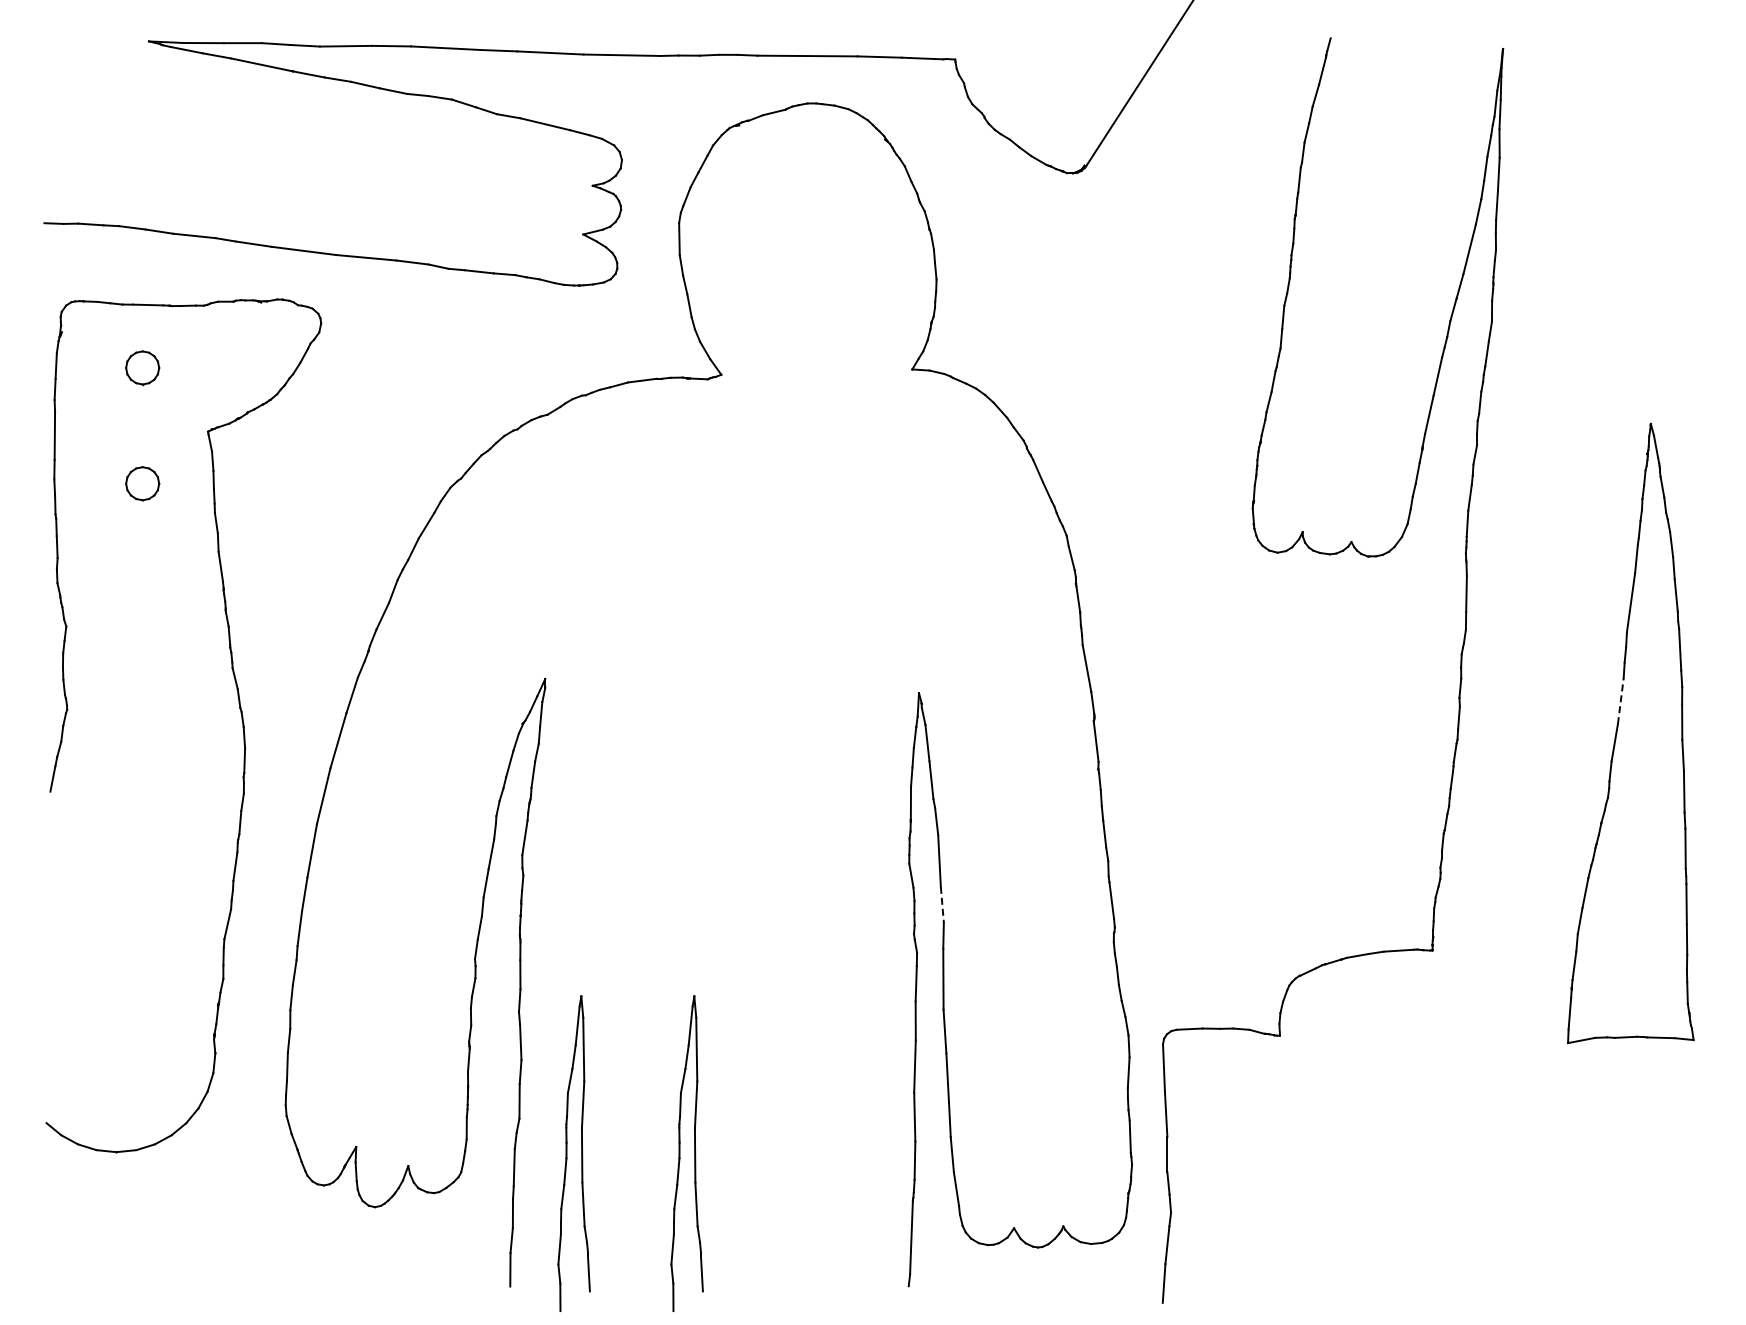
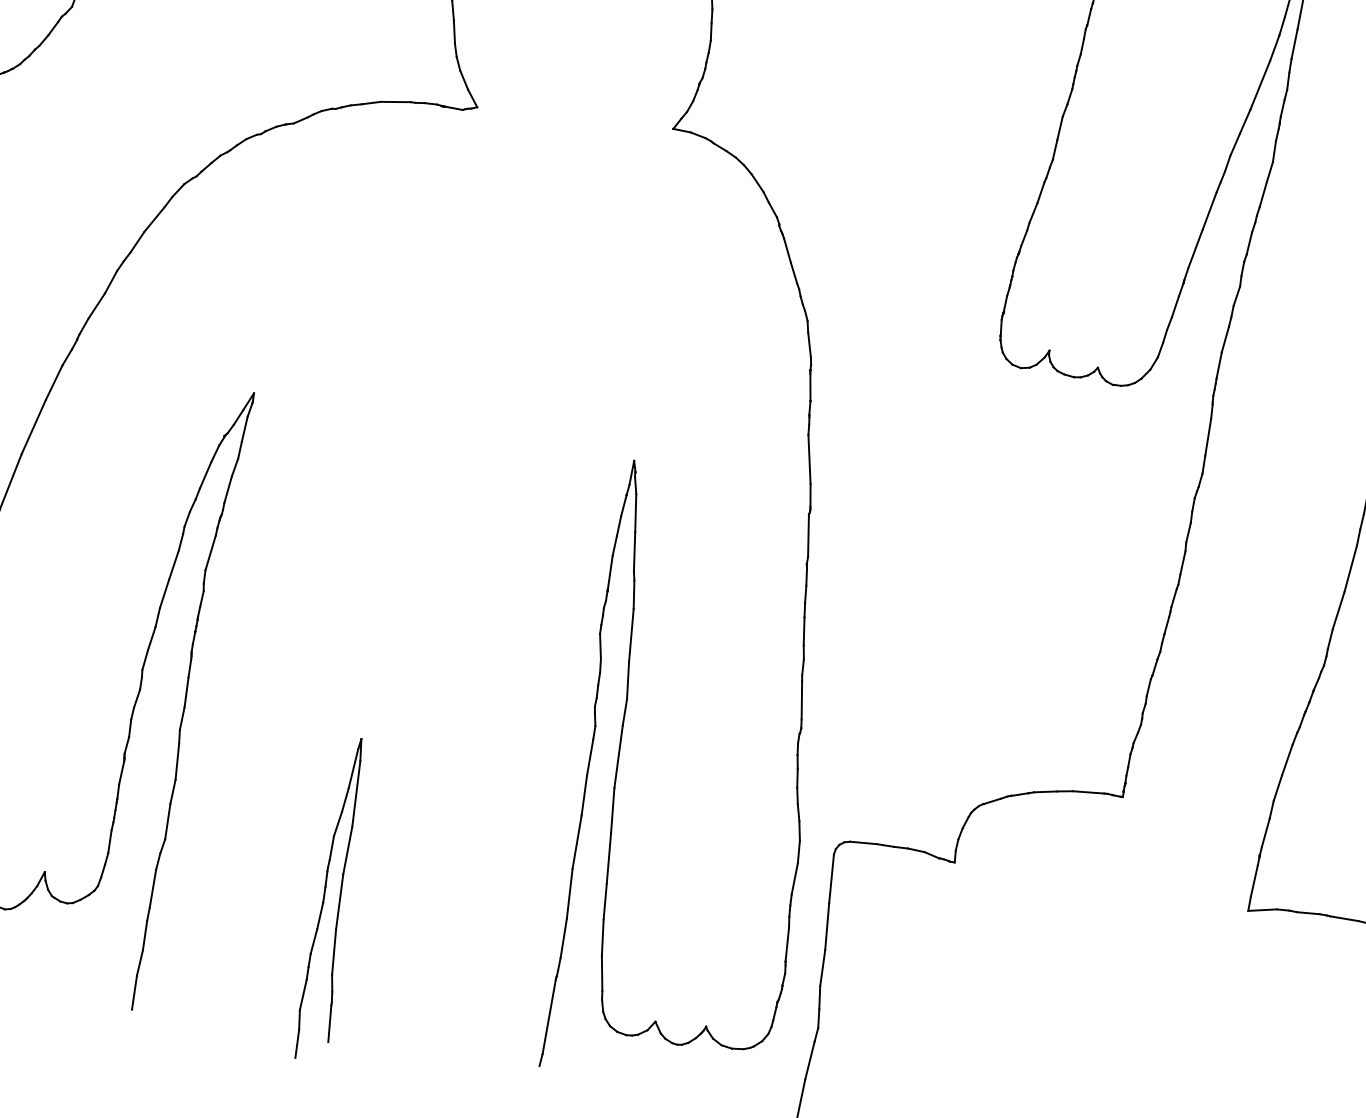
line: (1620, 700) -> (1350, 567), dashed -> solid
line: (942, 905) -> (628, 681), dashed -> solid
part: (573, 1153) -> (215, 882), removed

